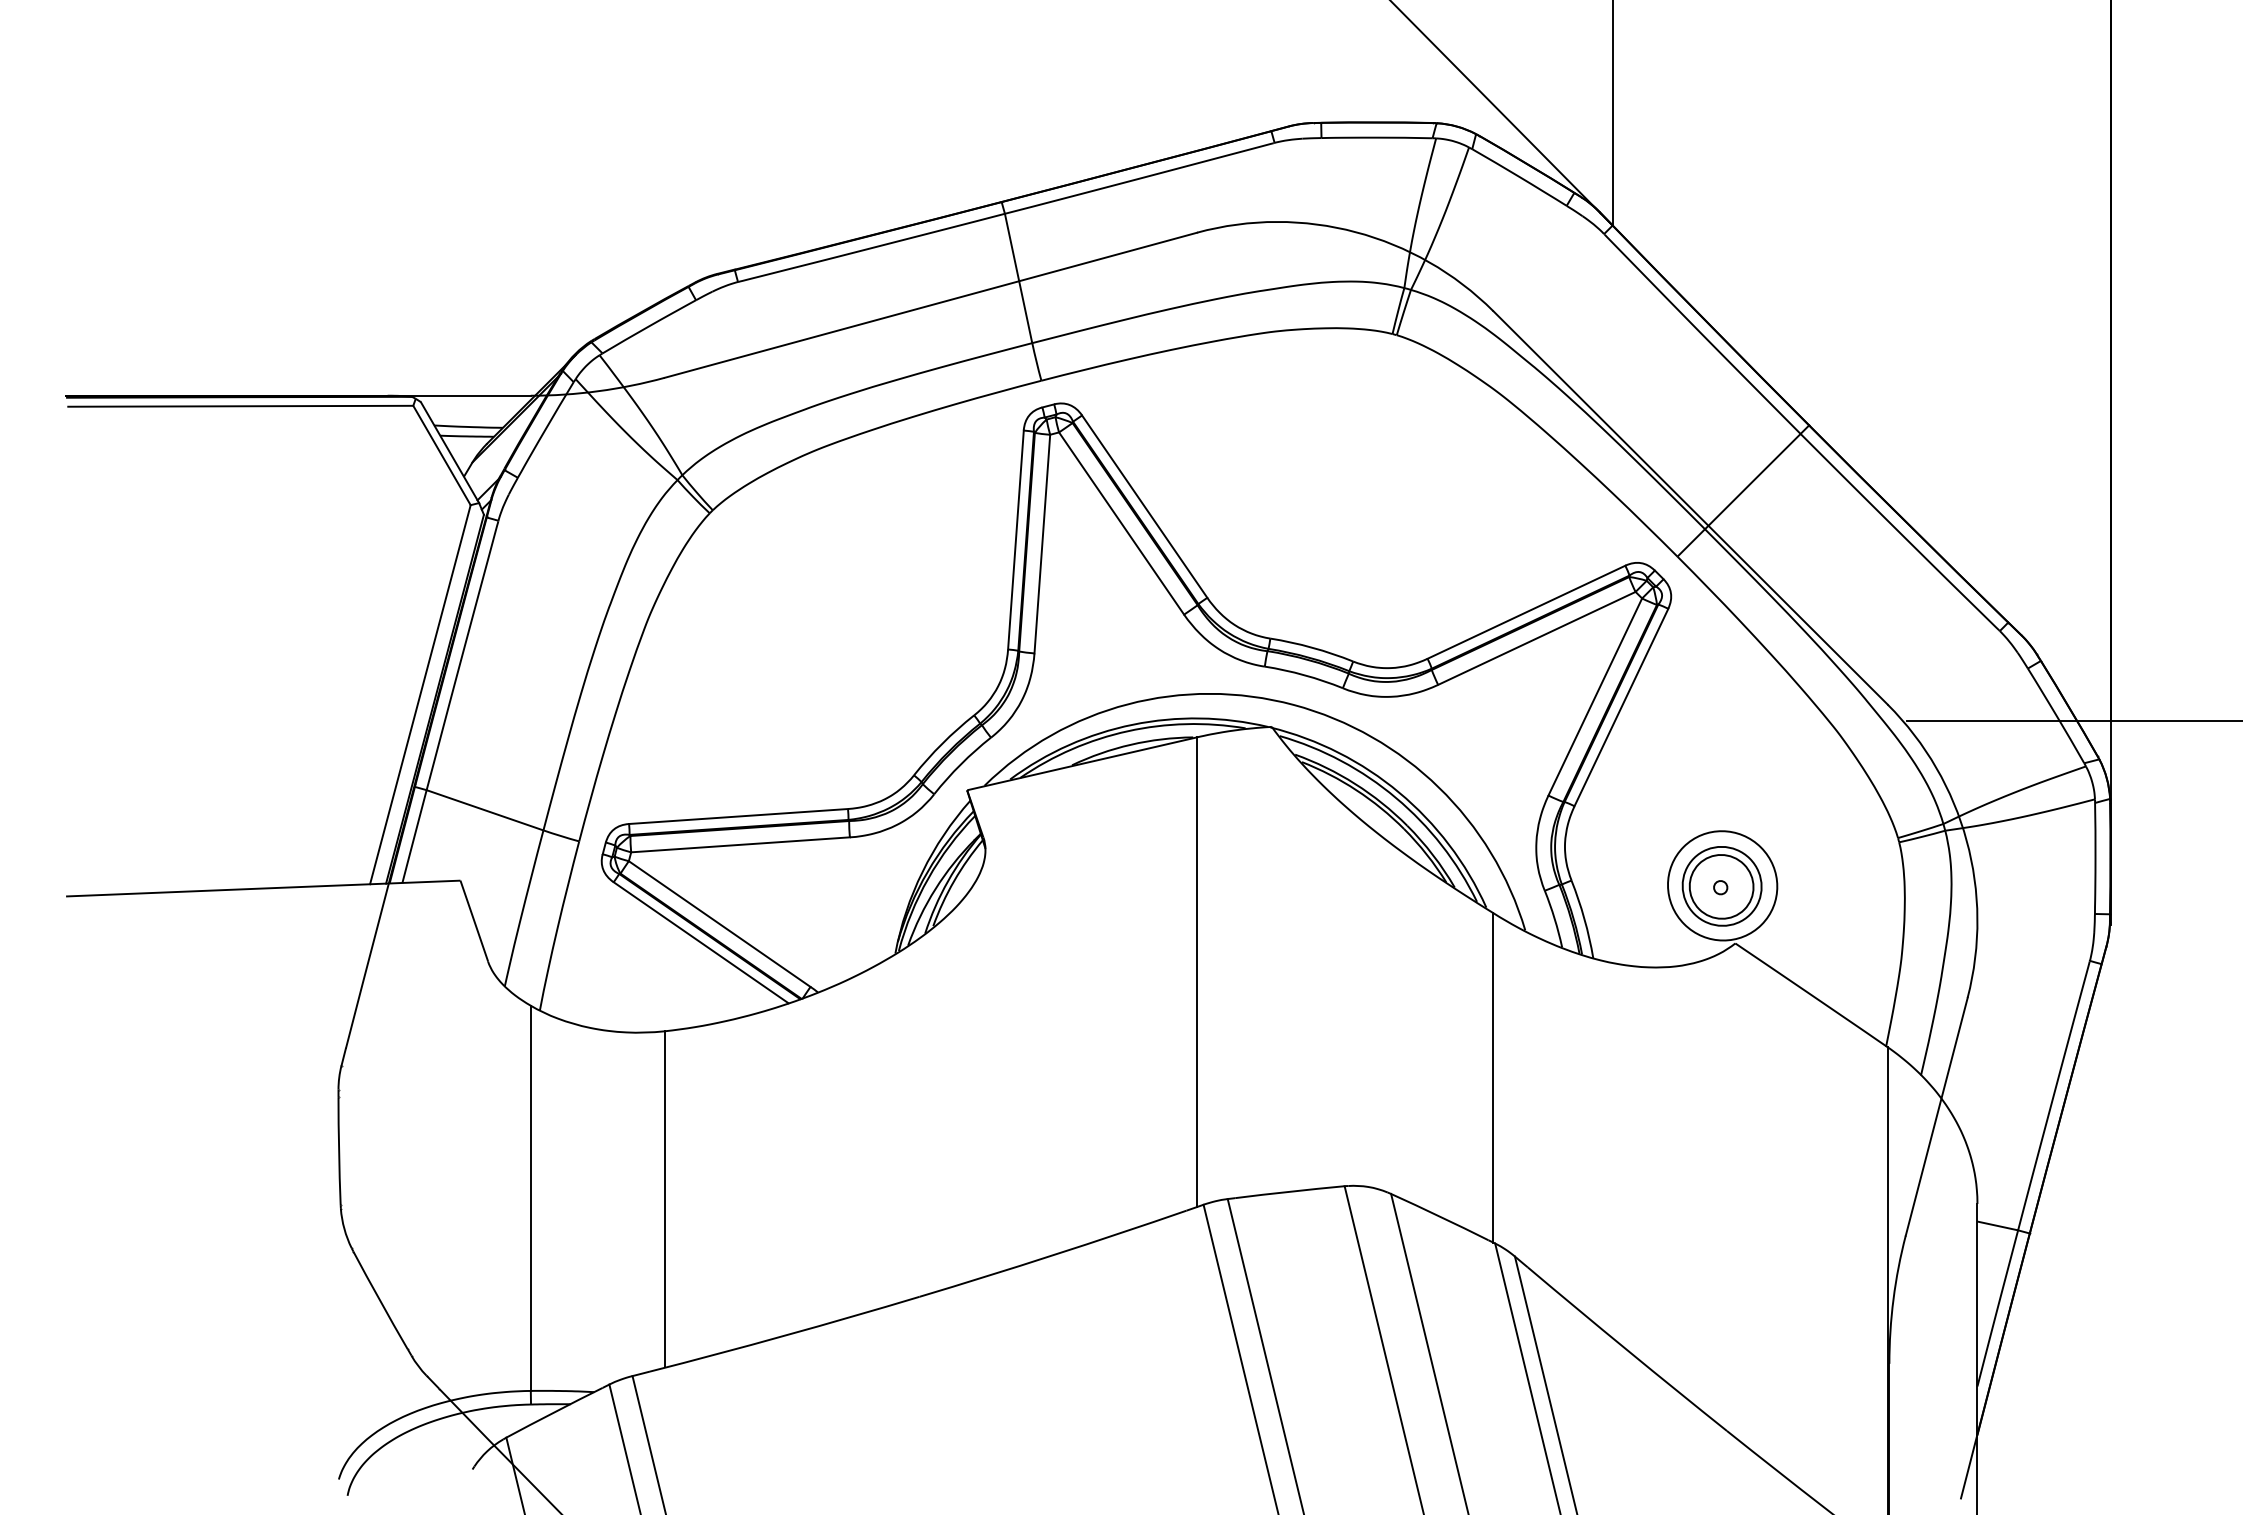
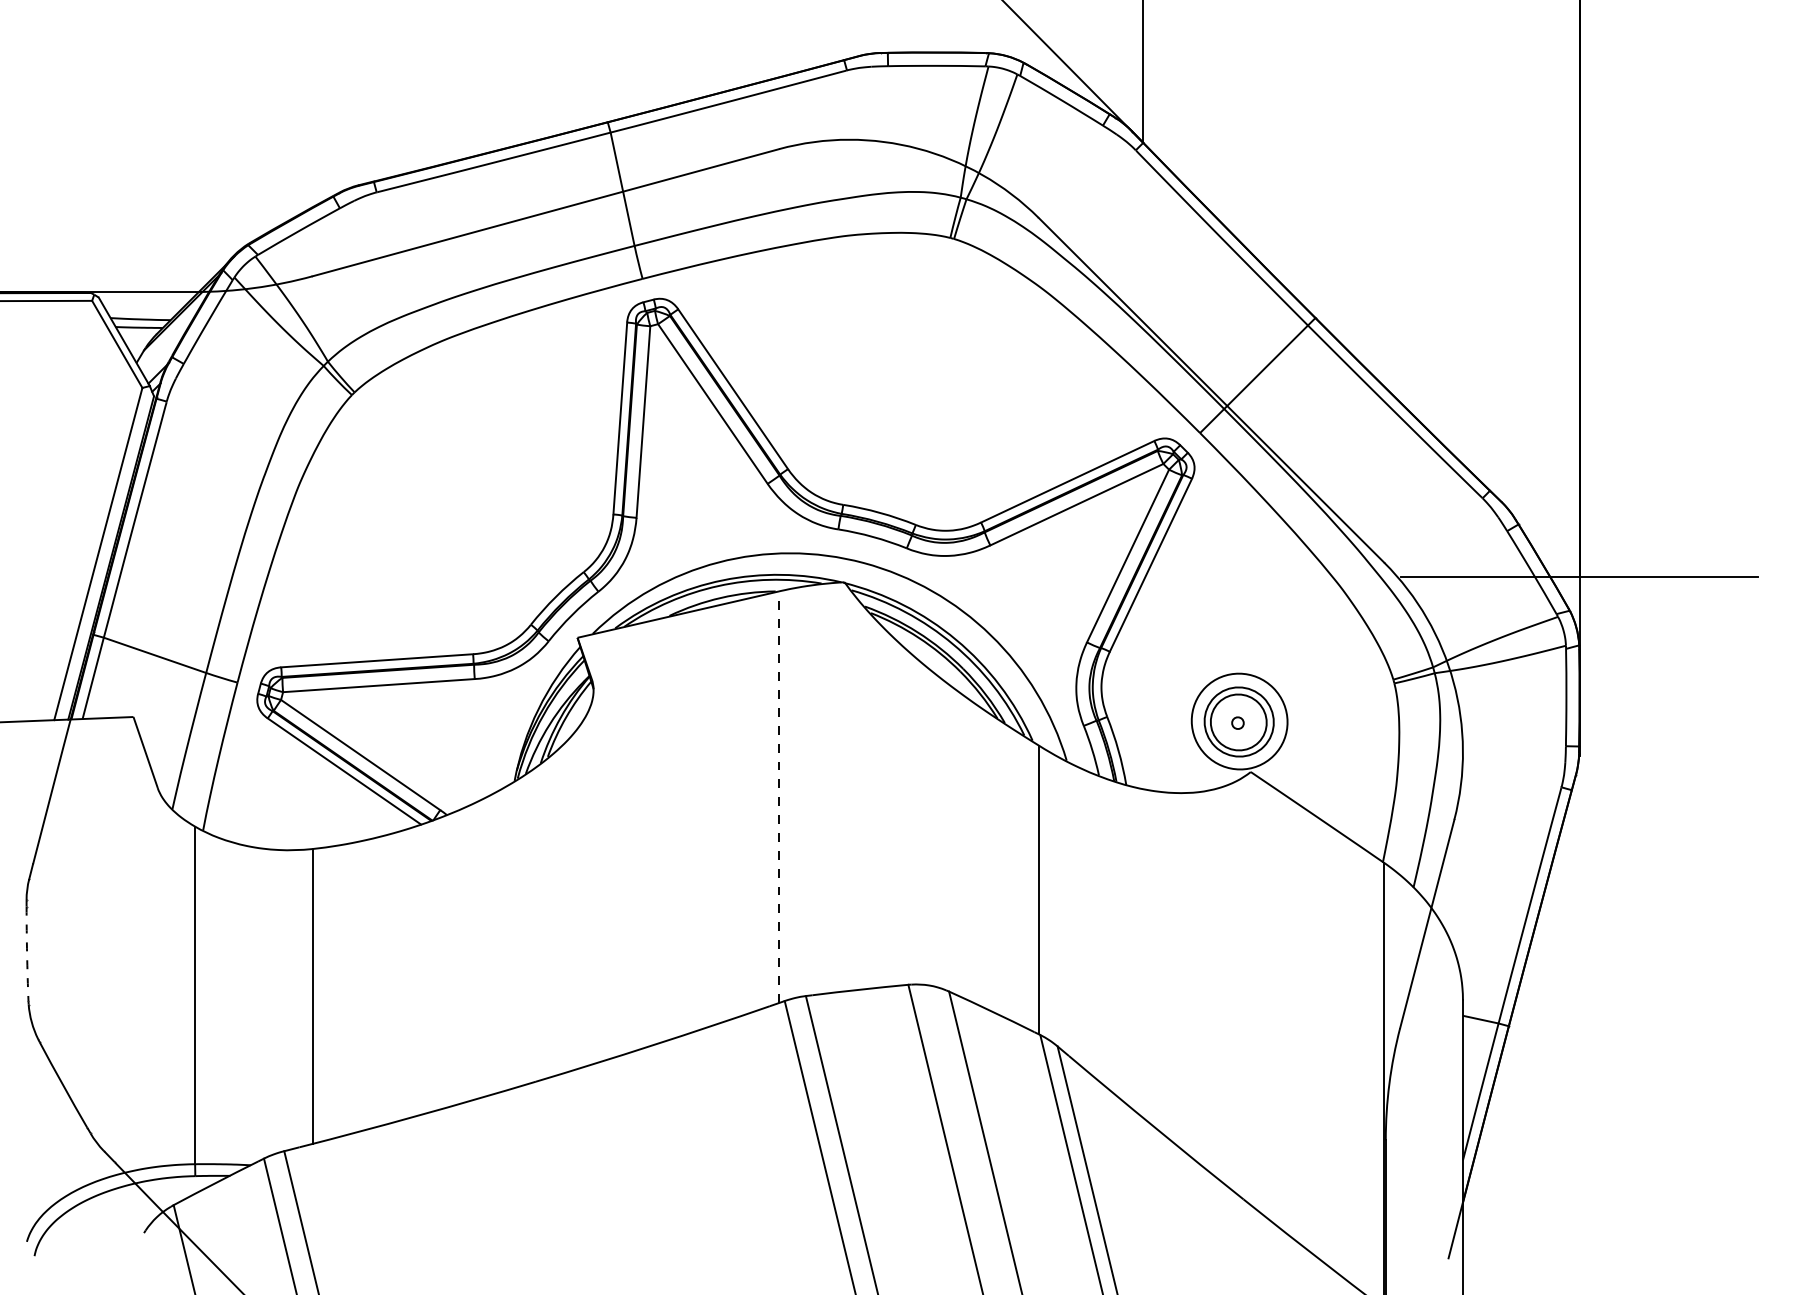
line: (1197, 971) -> (779, 796), solid -> dashed
arc: (339, 1151) -> (27, 954), solid -> dashed

